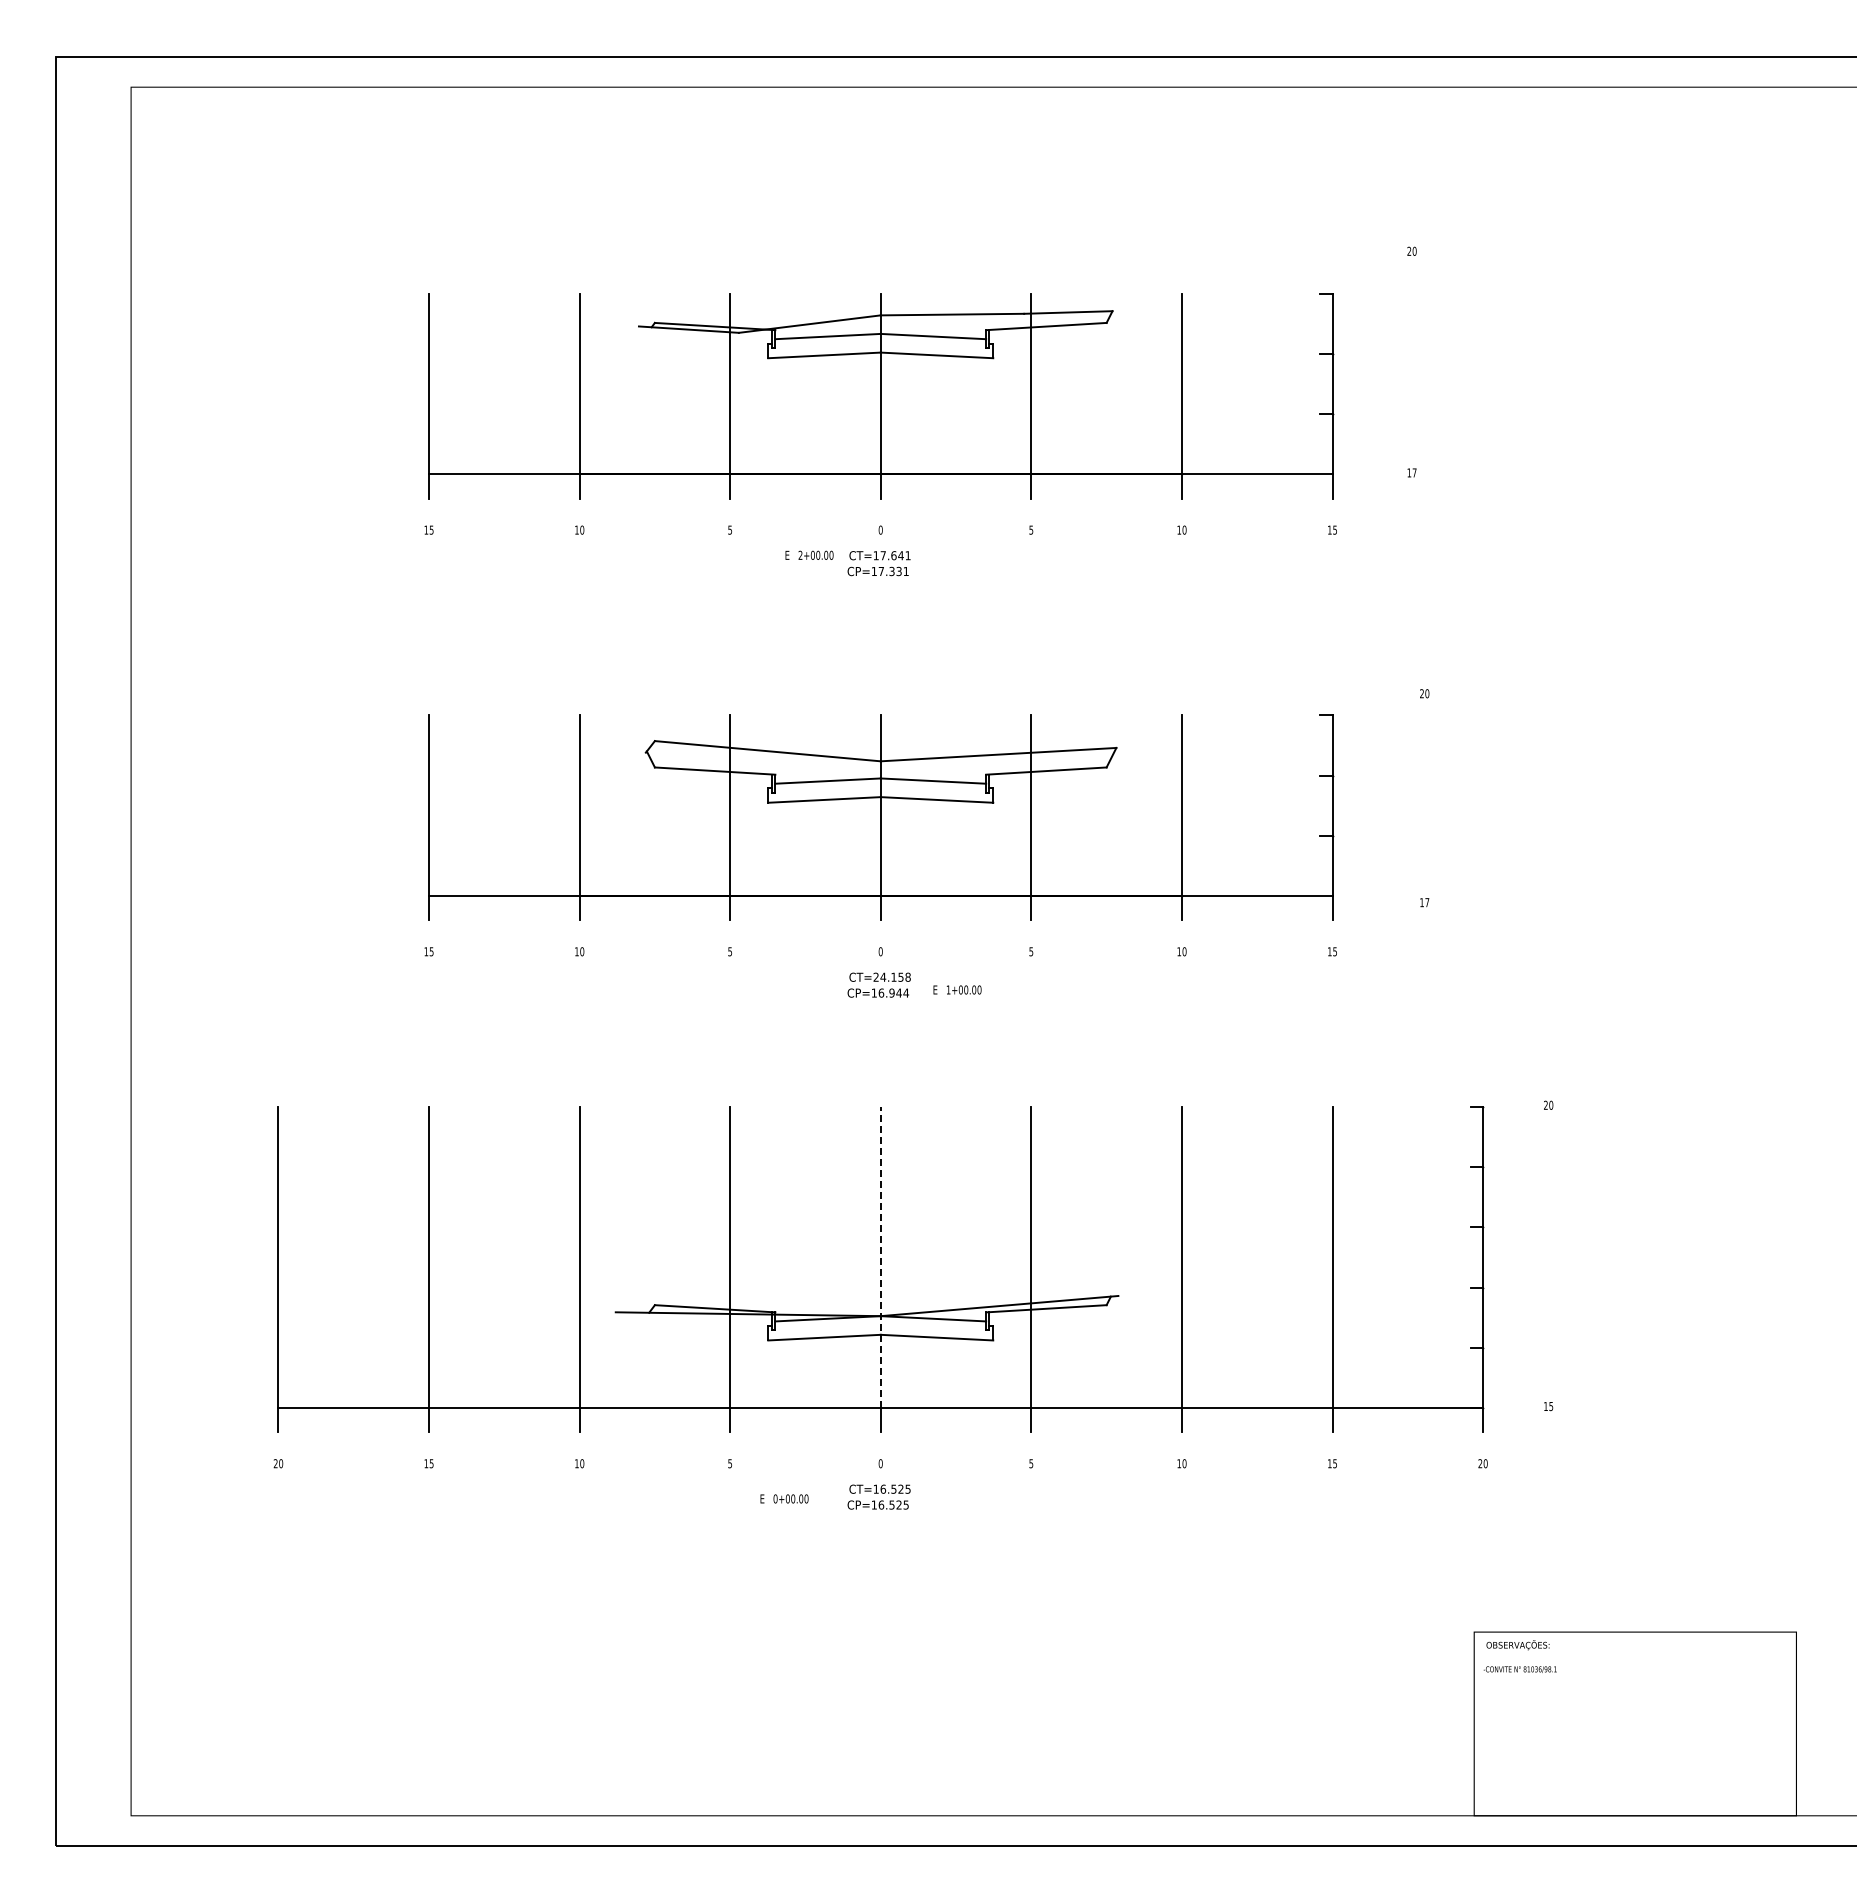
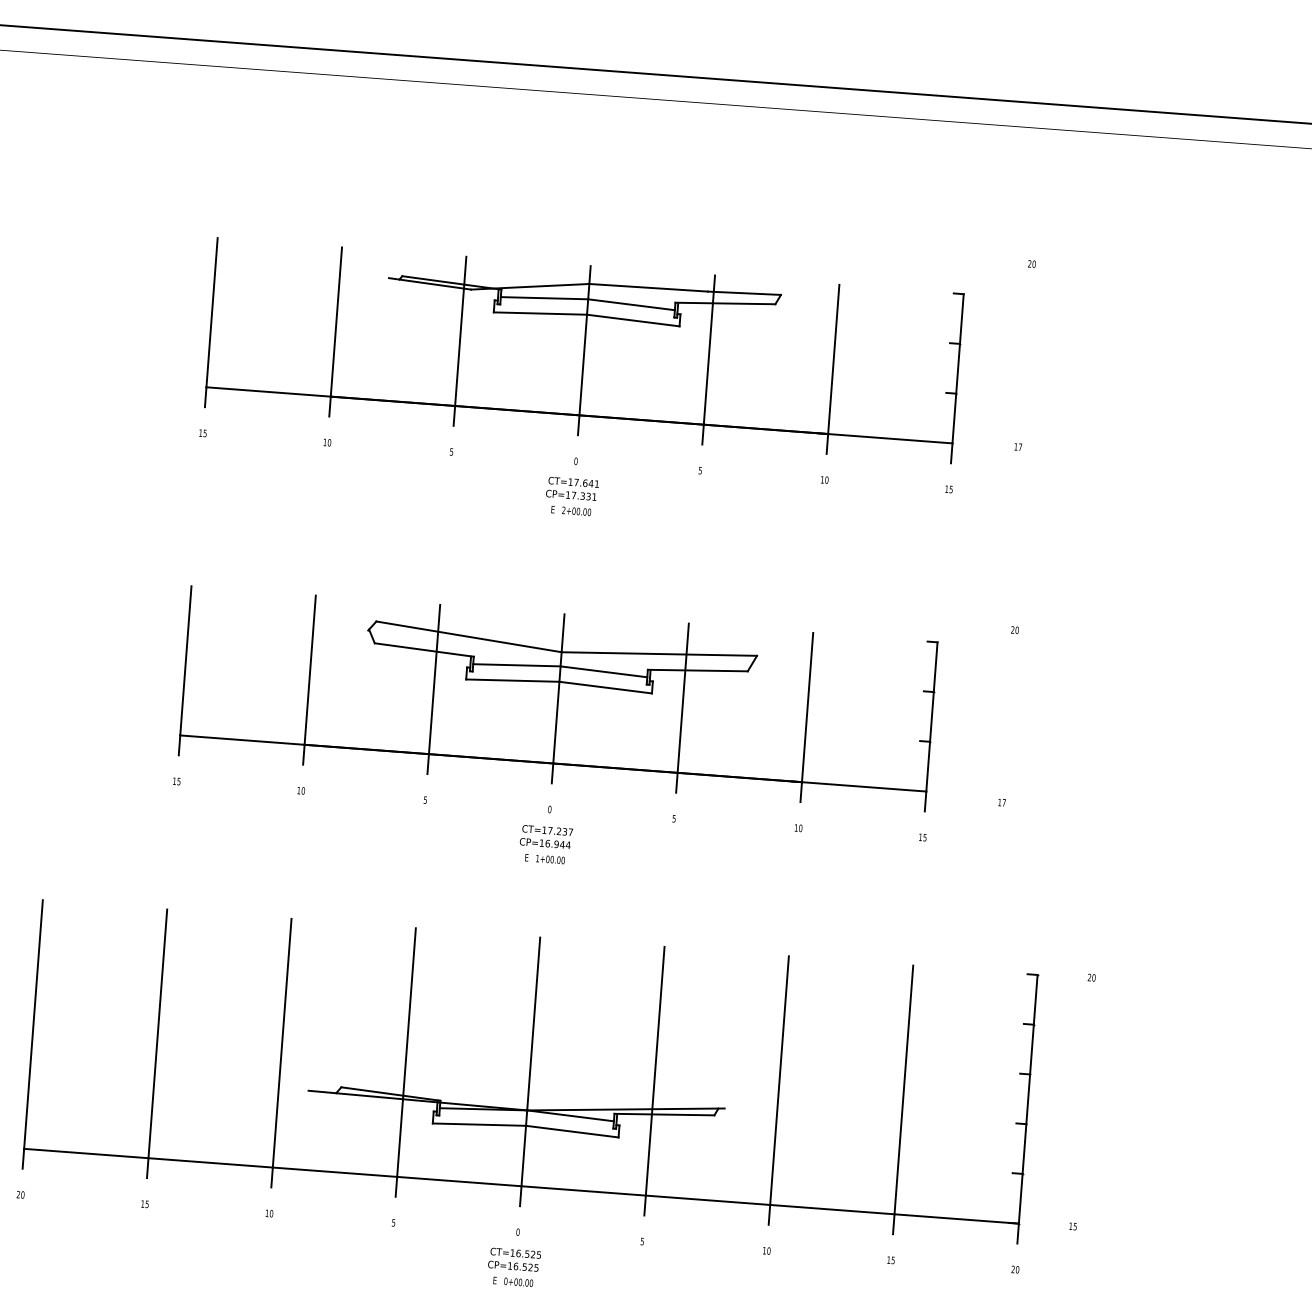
text: (809, 554) -> (571, 510), moved
text: (891, 976) -> (557, 830), CT=24.158 -> CT=17.237
text: (957, 989) -> (545, 858), moved
line: (880, 1257) -> (530, 1061), dashed -> solid
text: (784, 1498) -> (513, 1281), moved

